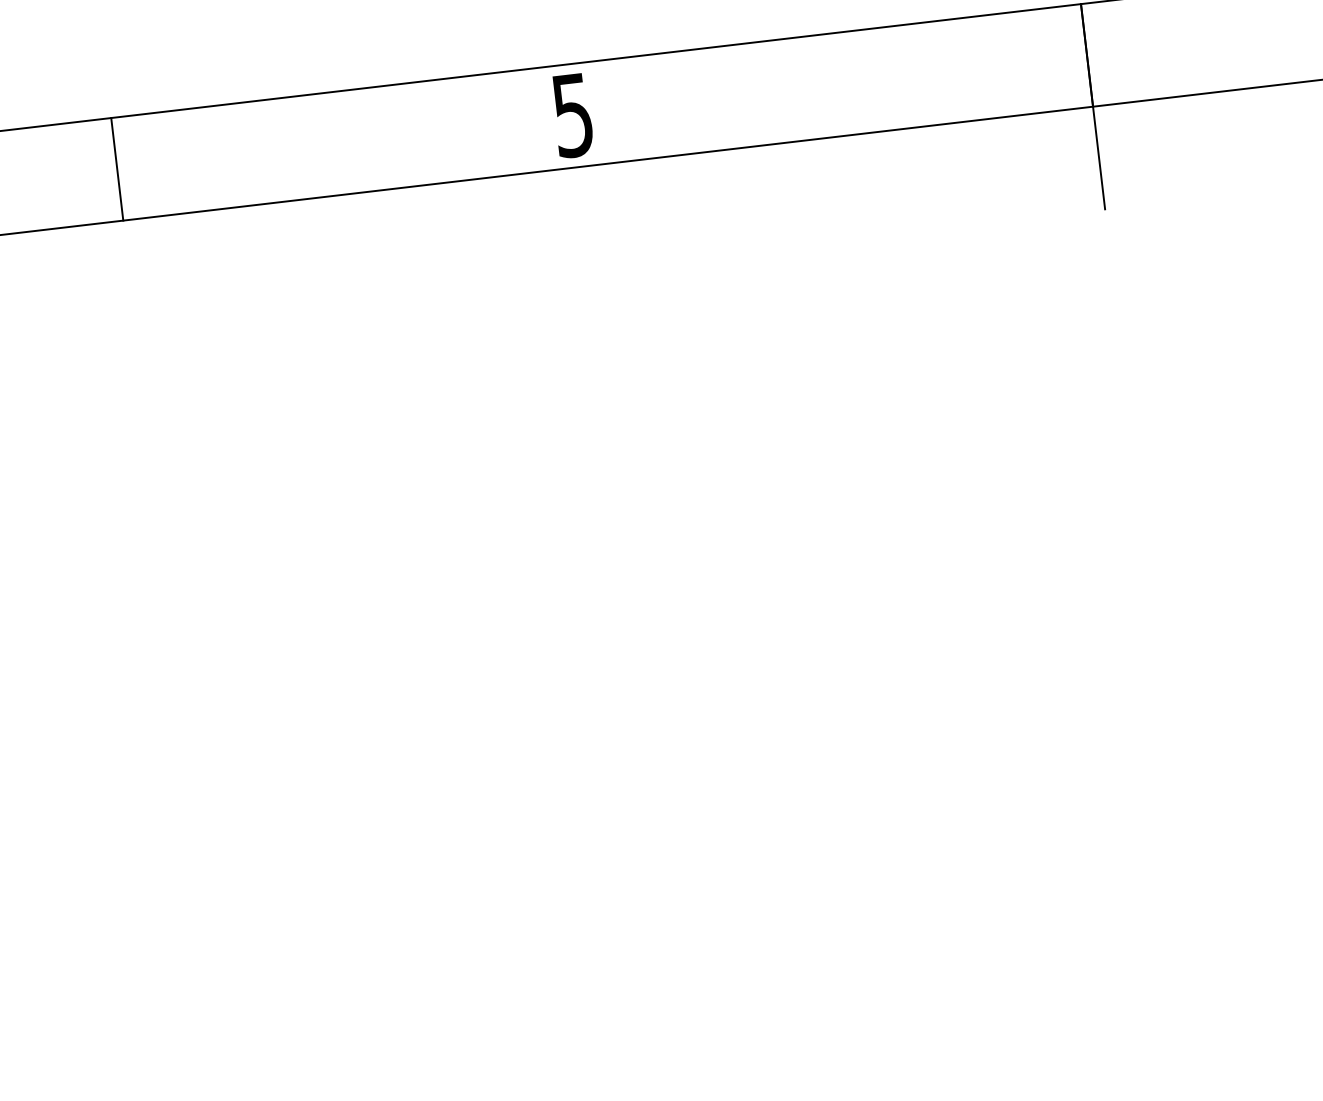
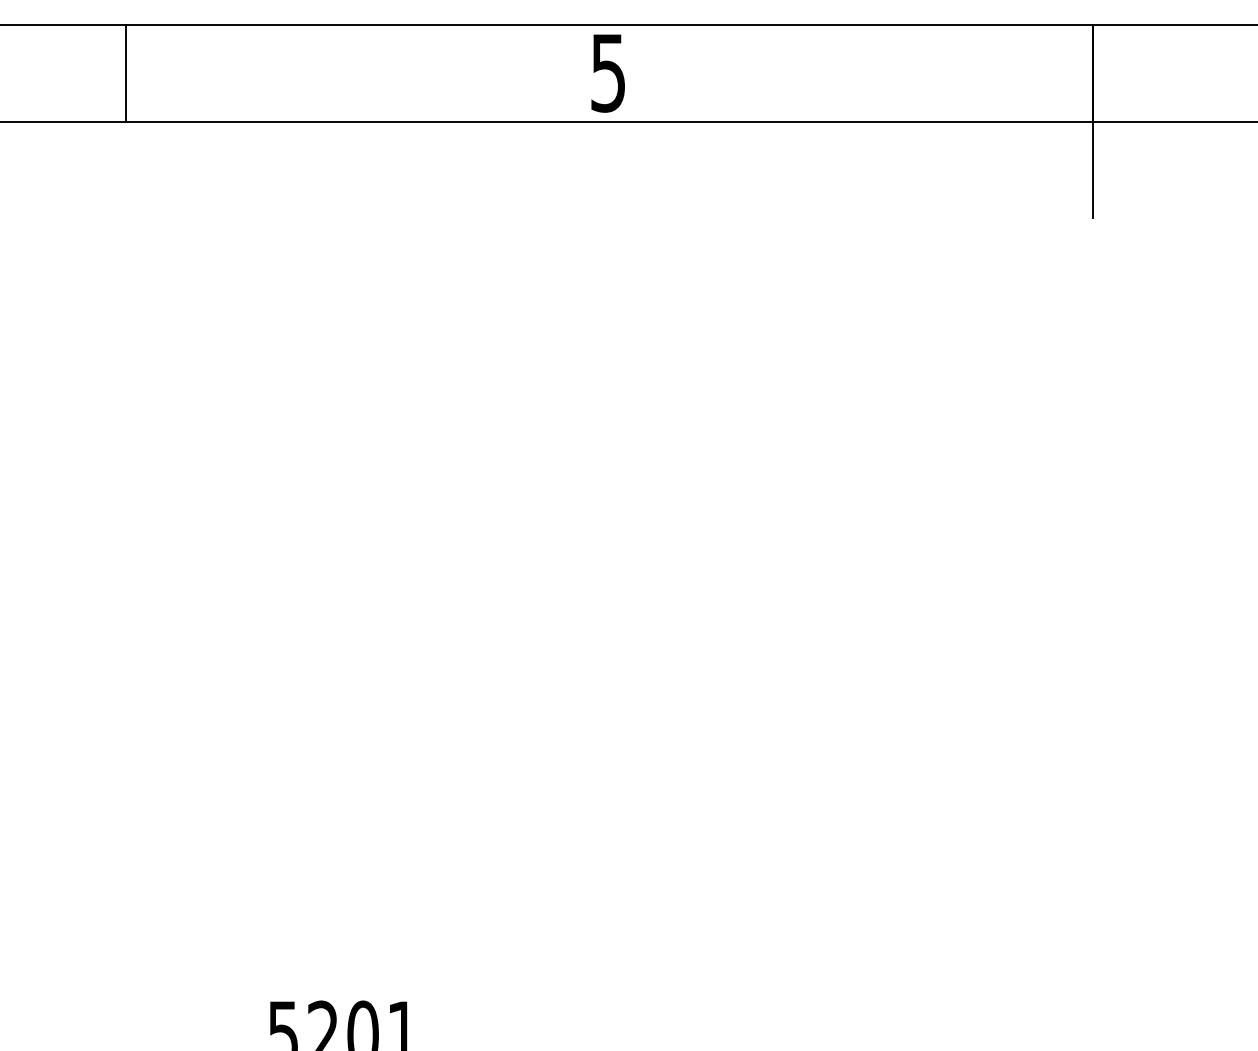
line: (116, 169) -> (125, 73), moved

